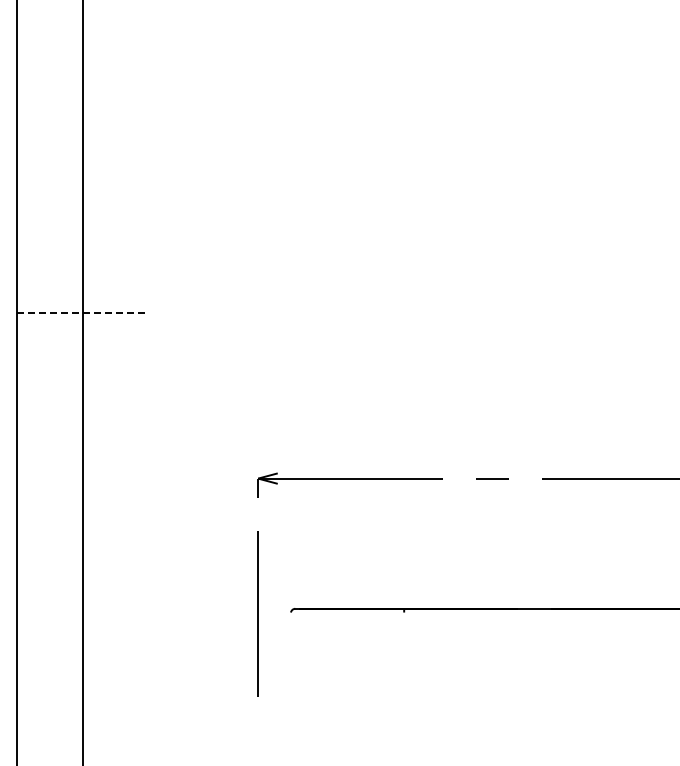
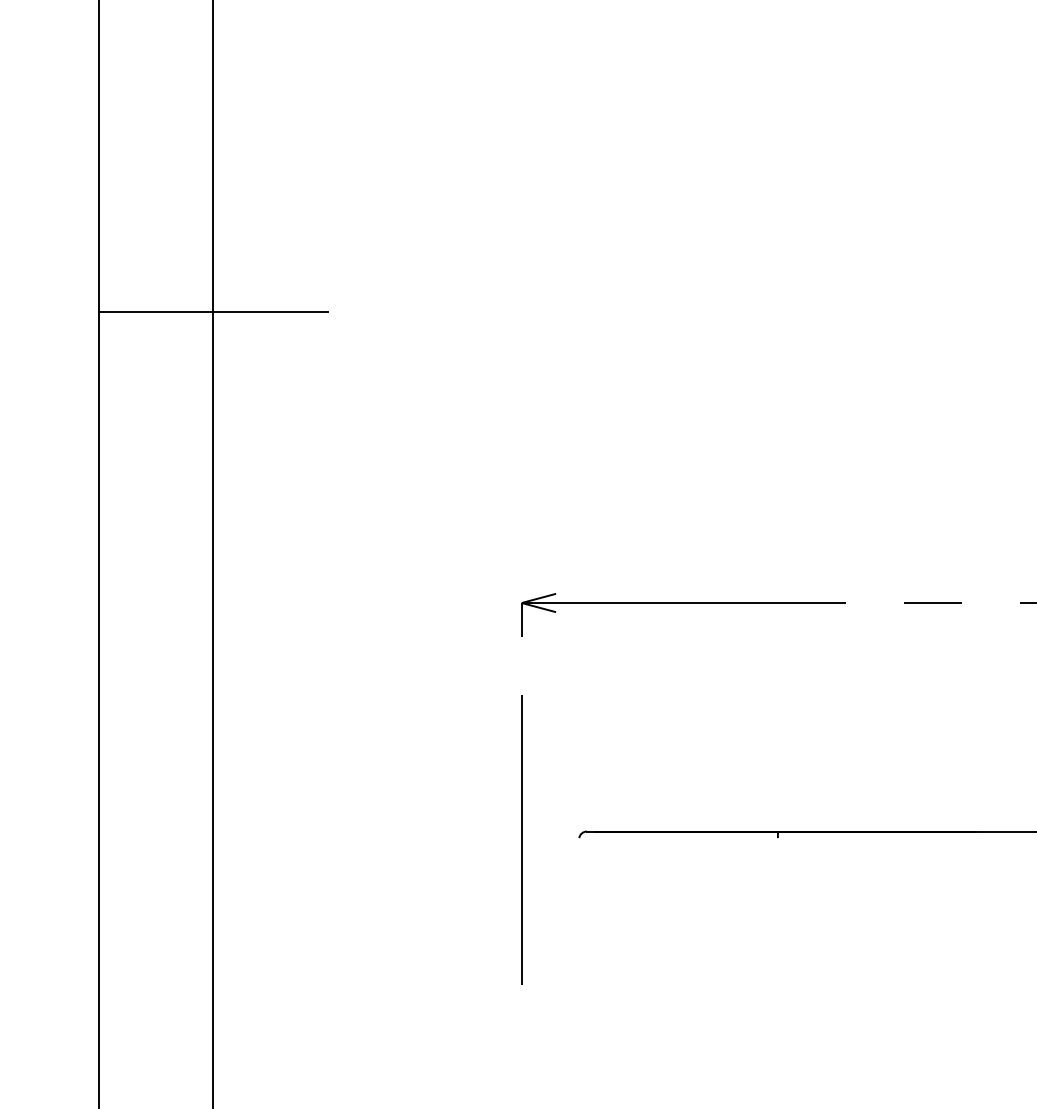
line: (83, 313) -> (215, 313), dashed -> solid

